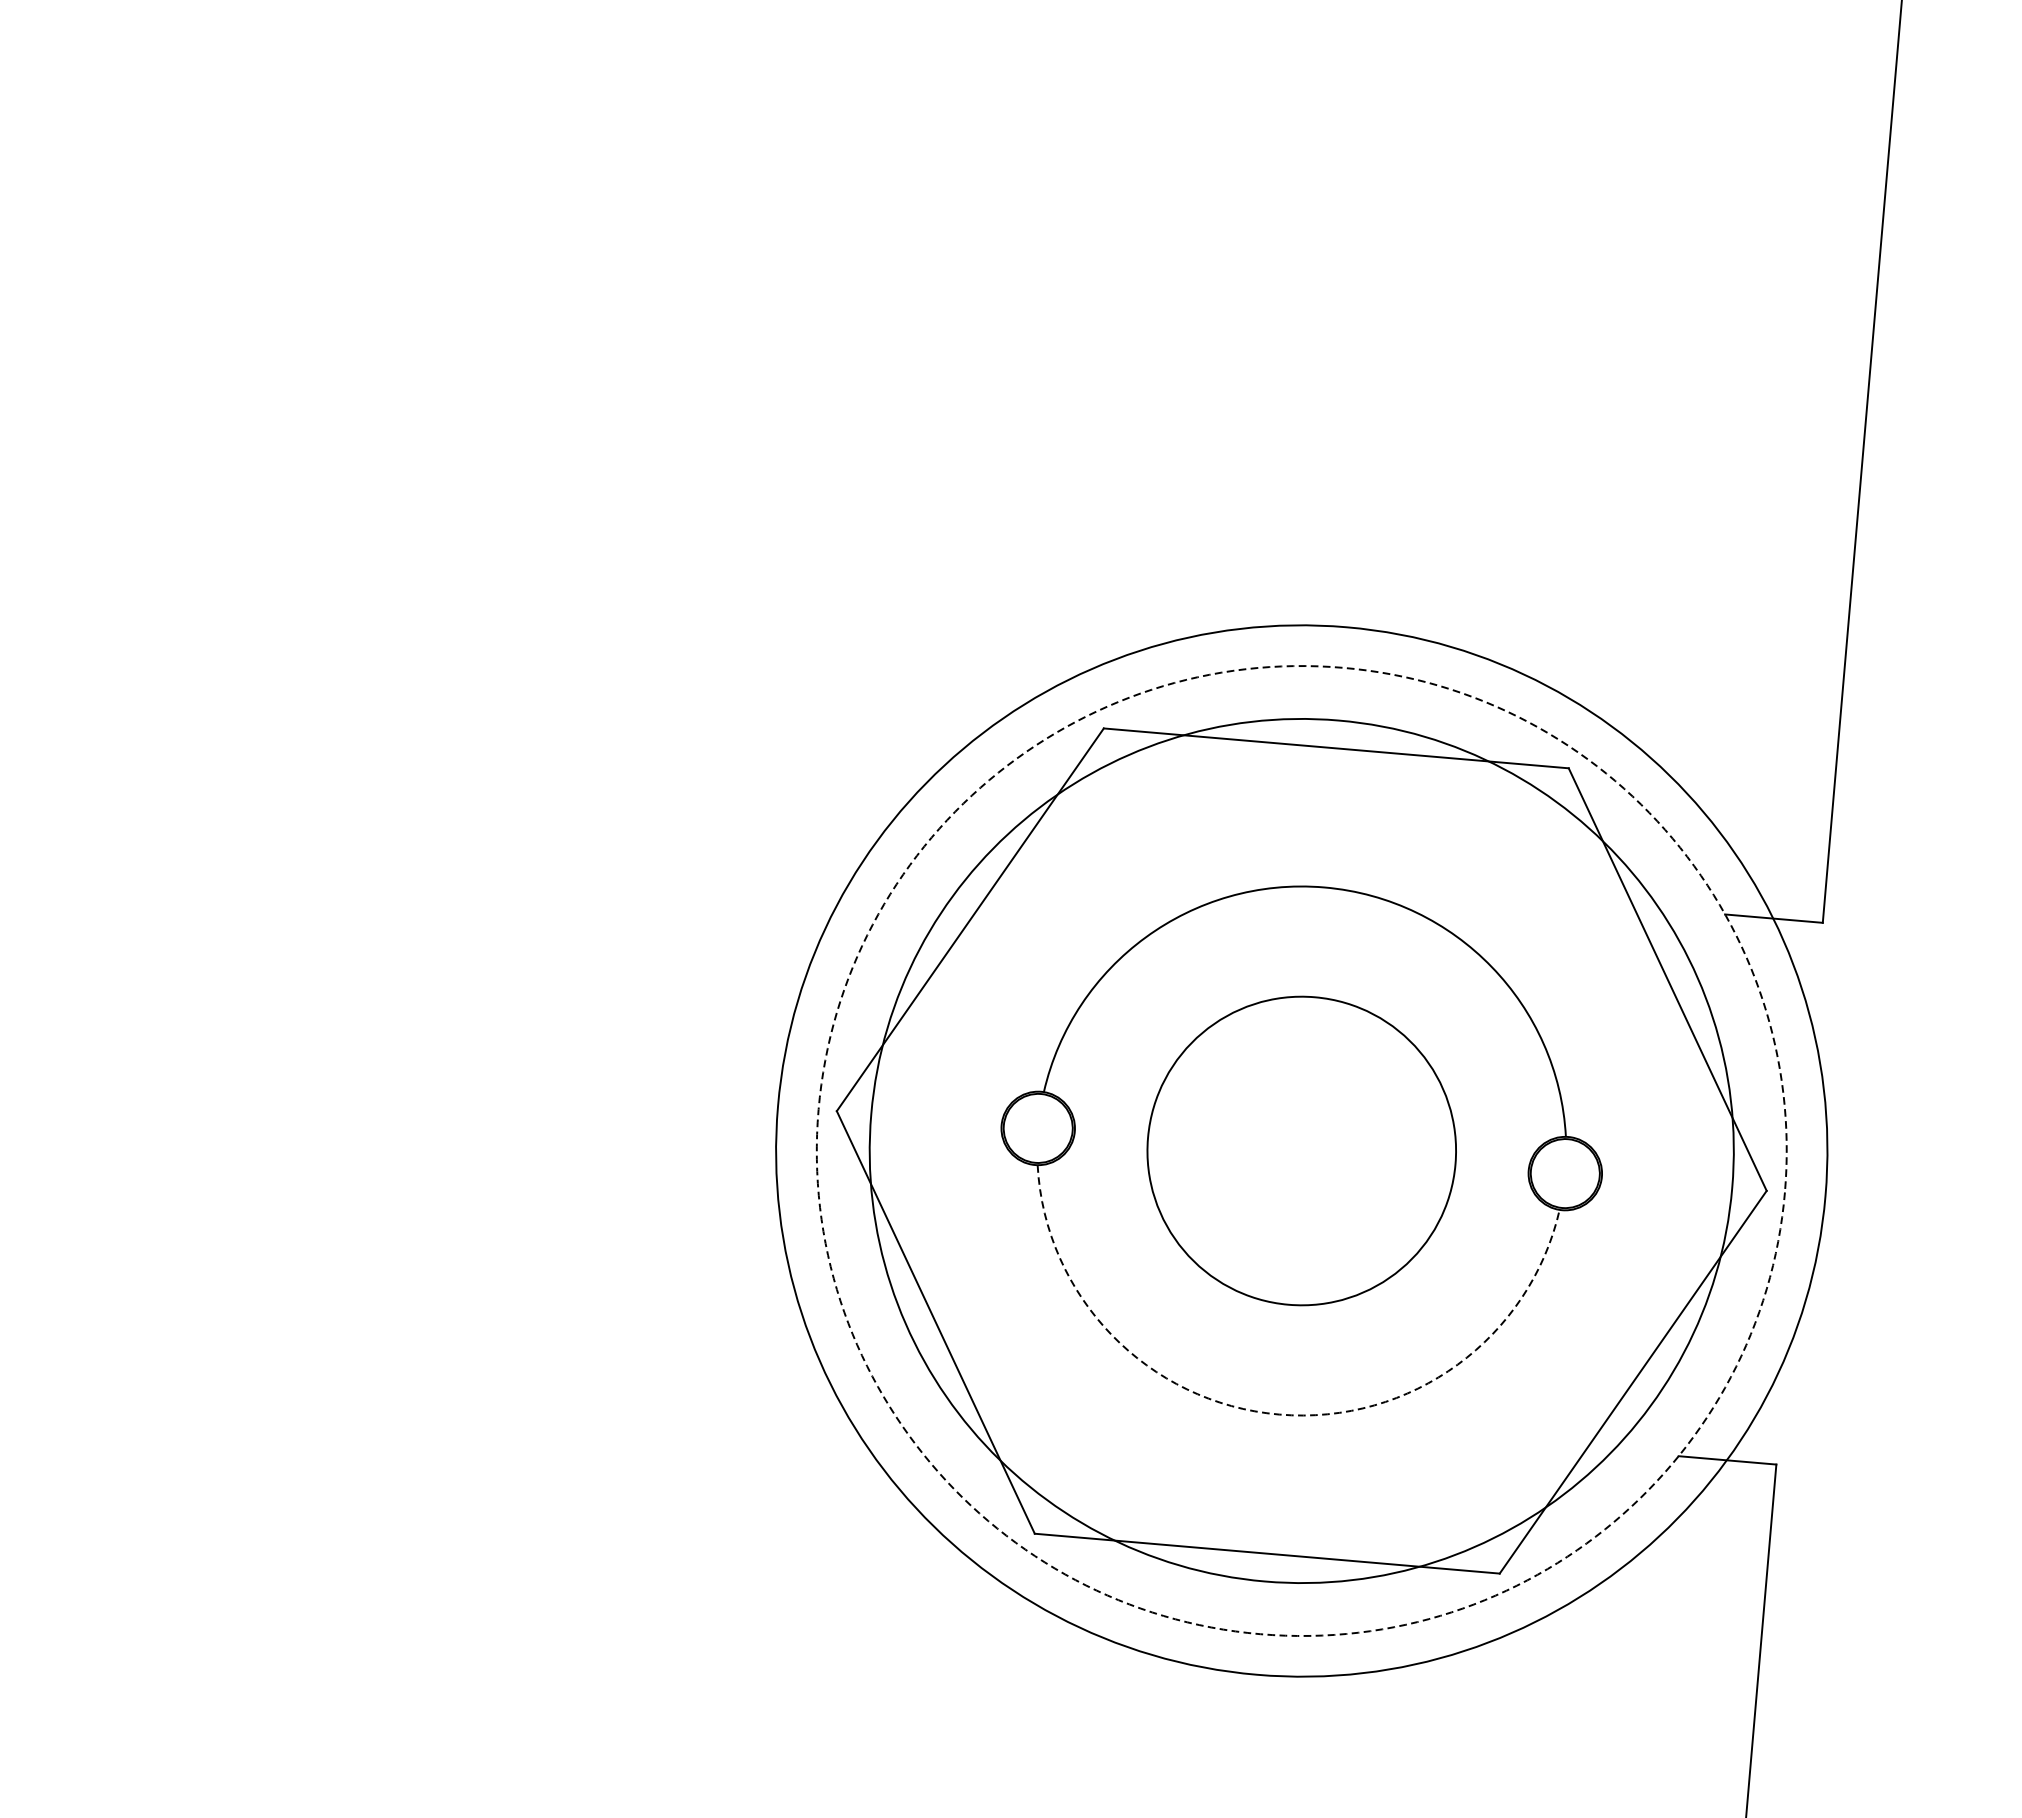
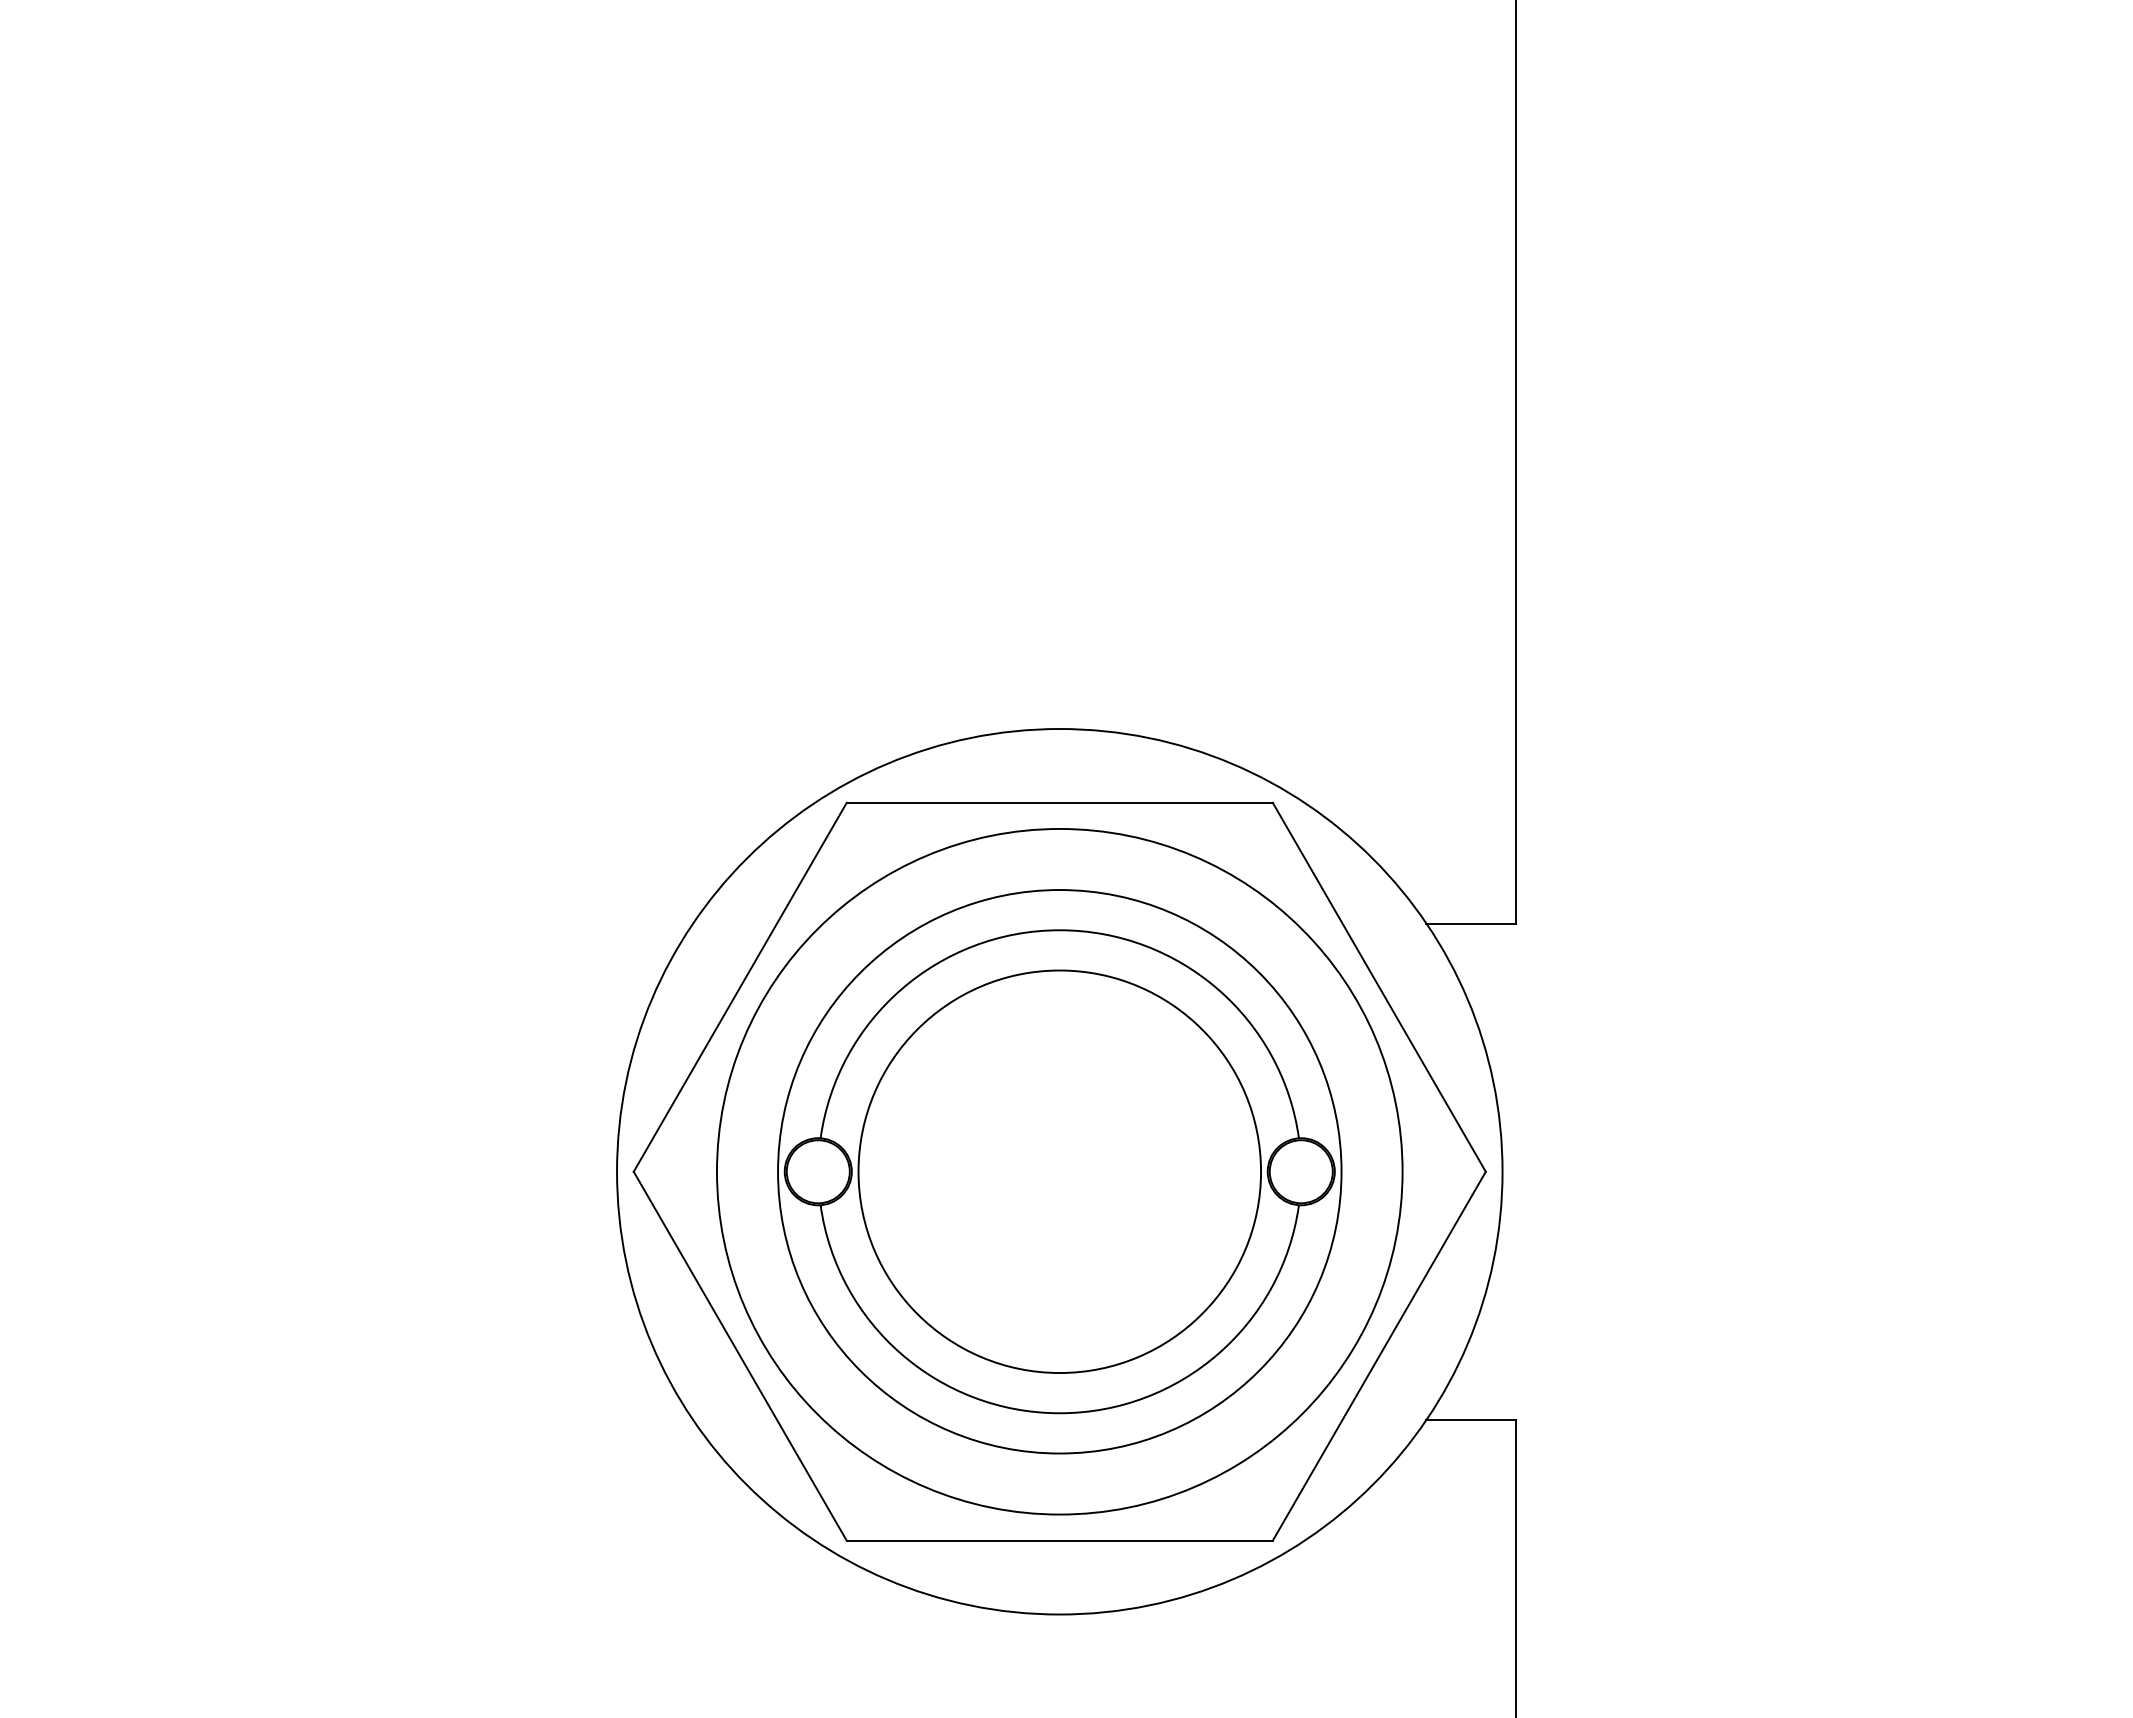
circle: (1301, 1150) -> (1059, 1171), dashed -> solid
circle: (1301, 1150) -> (1059, 1171), size x0.71
circle: (1301, 1150) -> (1059, 1171), size x0.71
circle: (1301, 1150) -> (1059, 1171), size x1.43
arc: (1278, 1414) -> (1059, 1413), dashed -> solid

